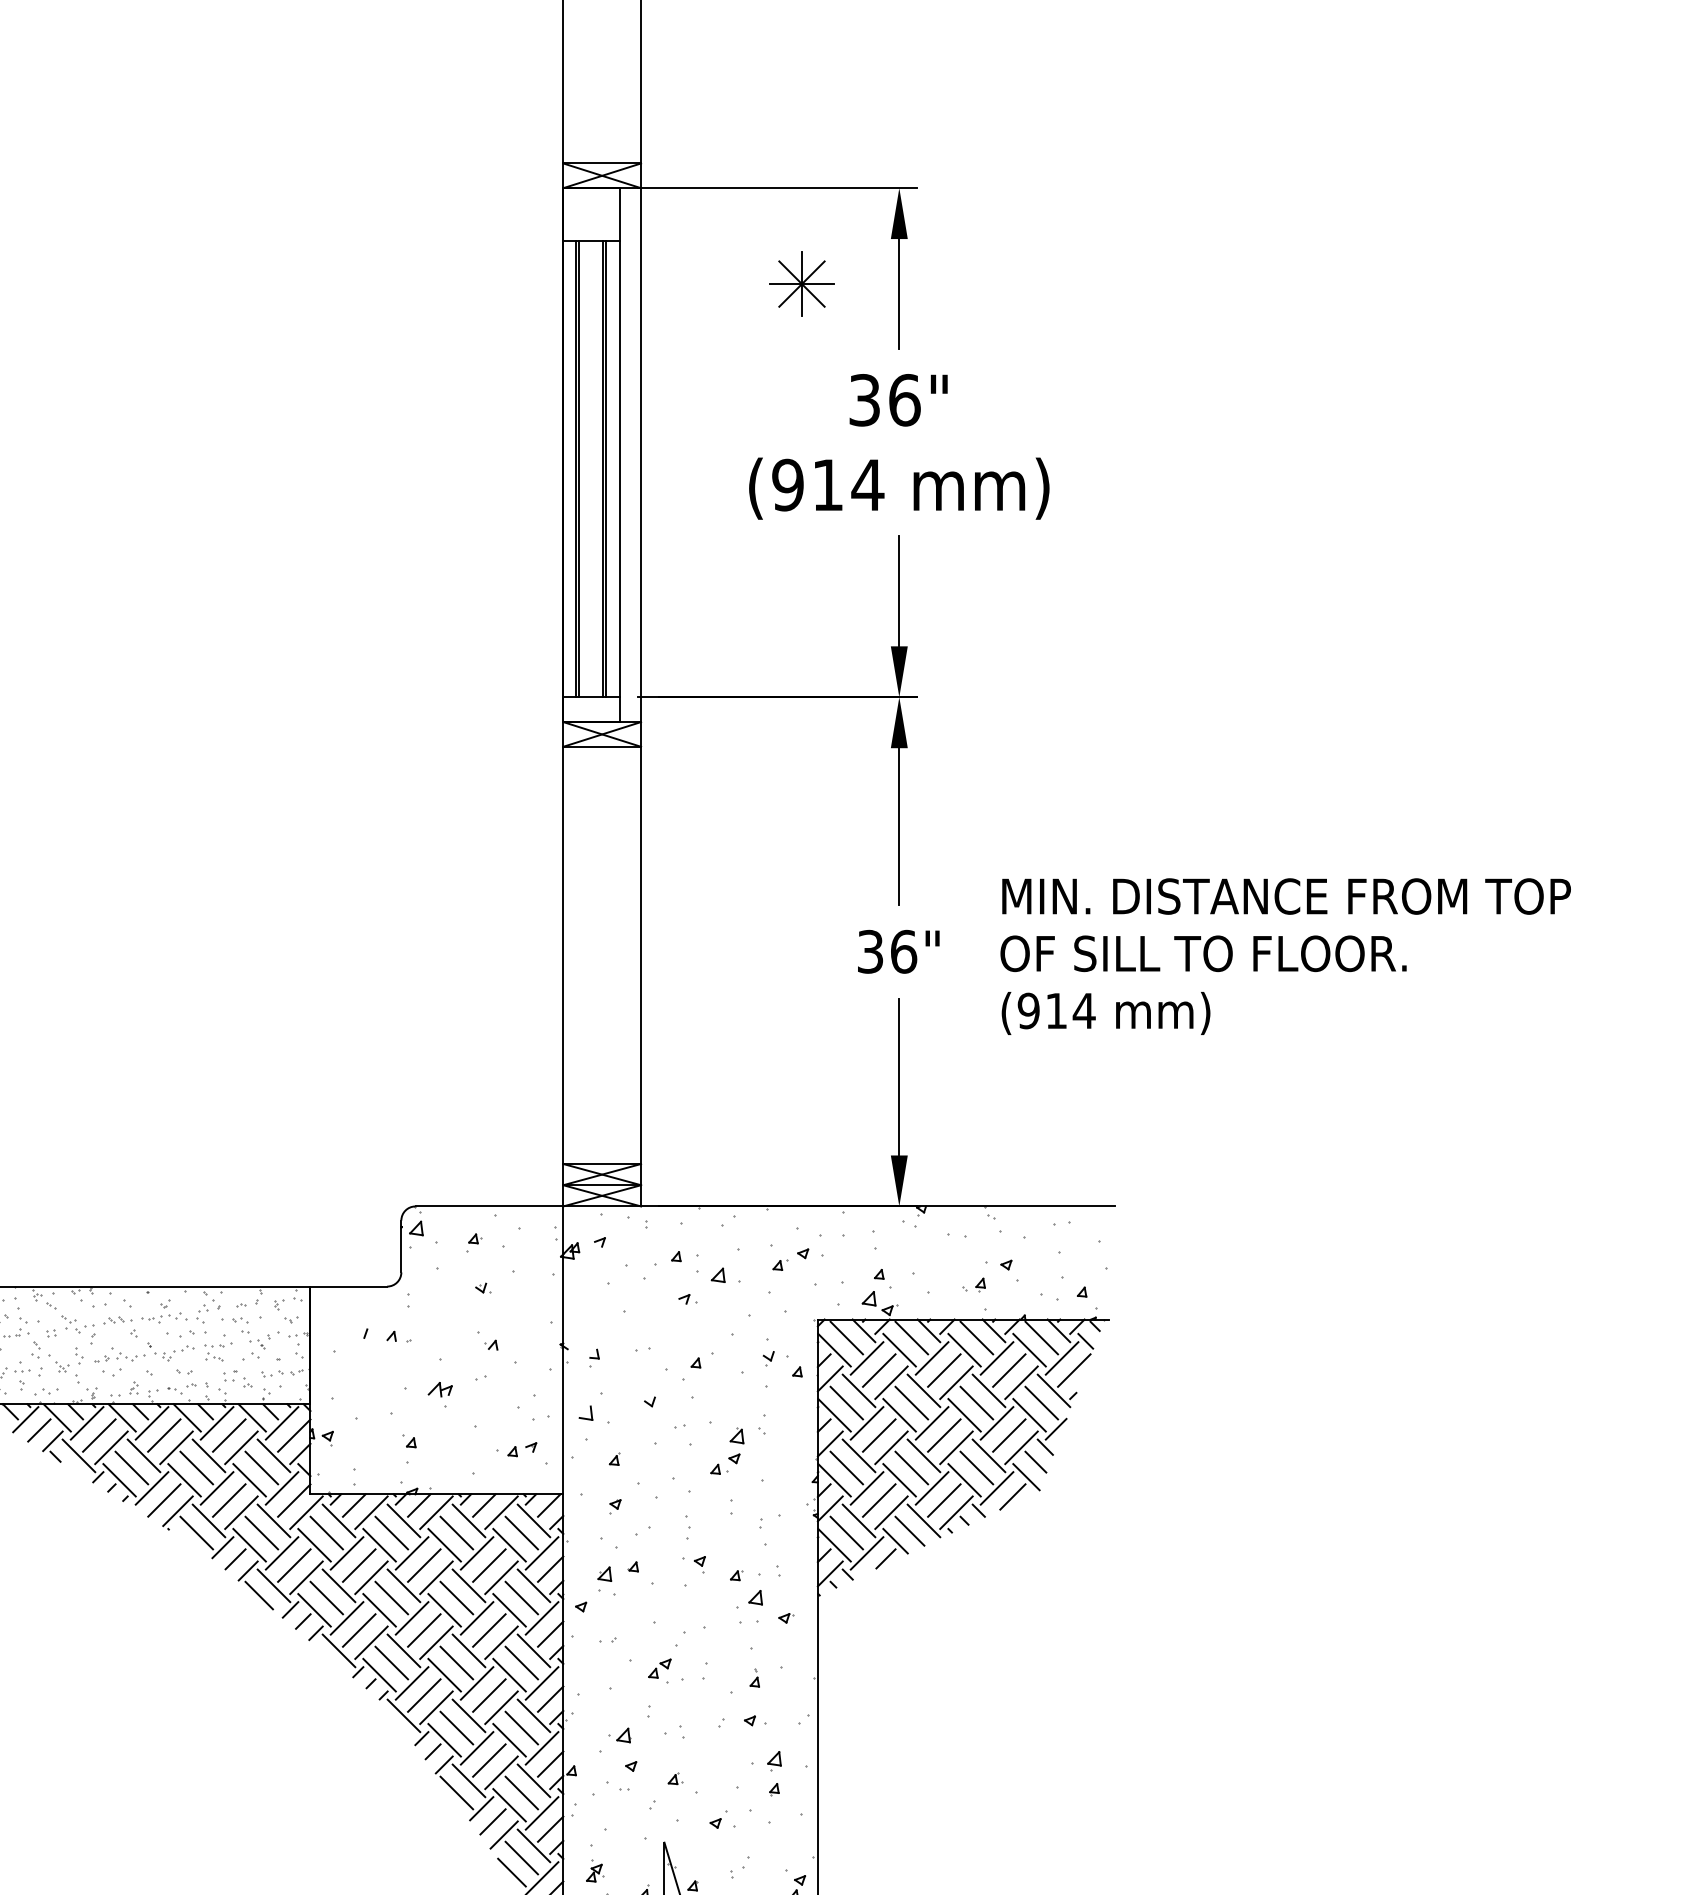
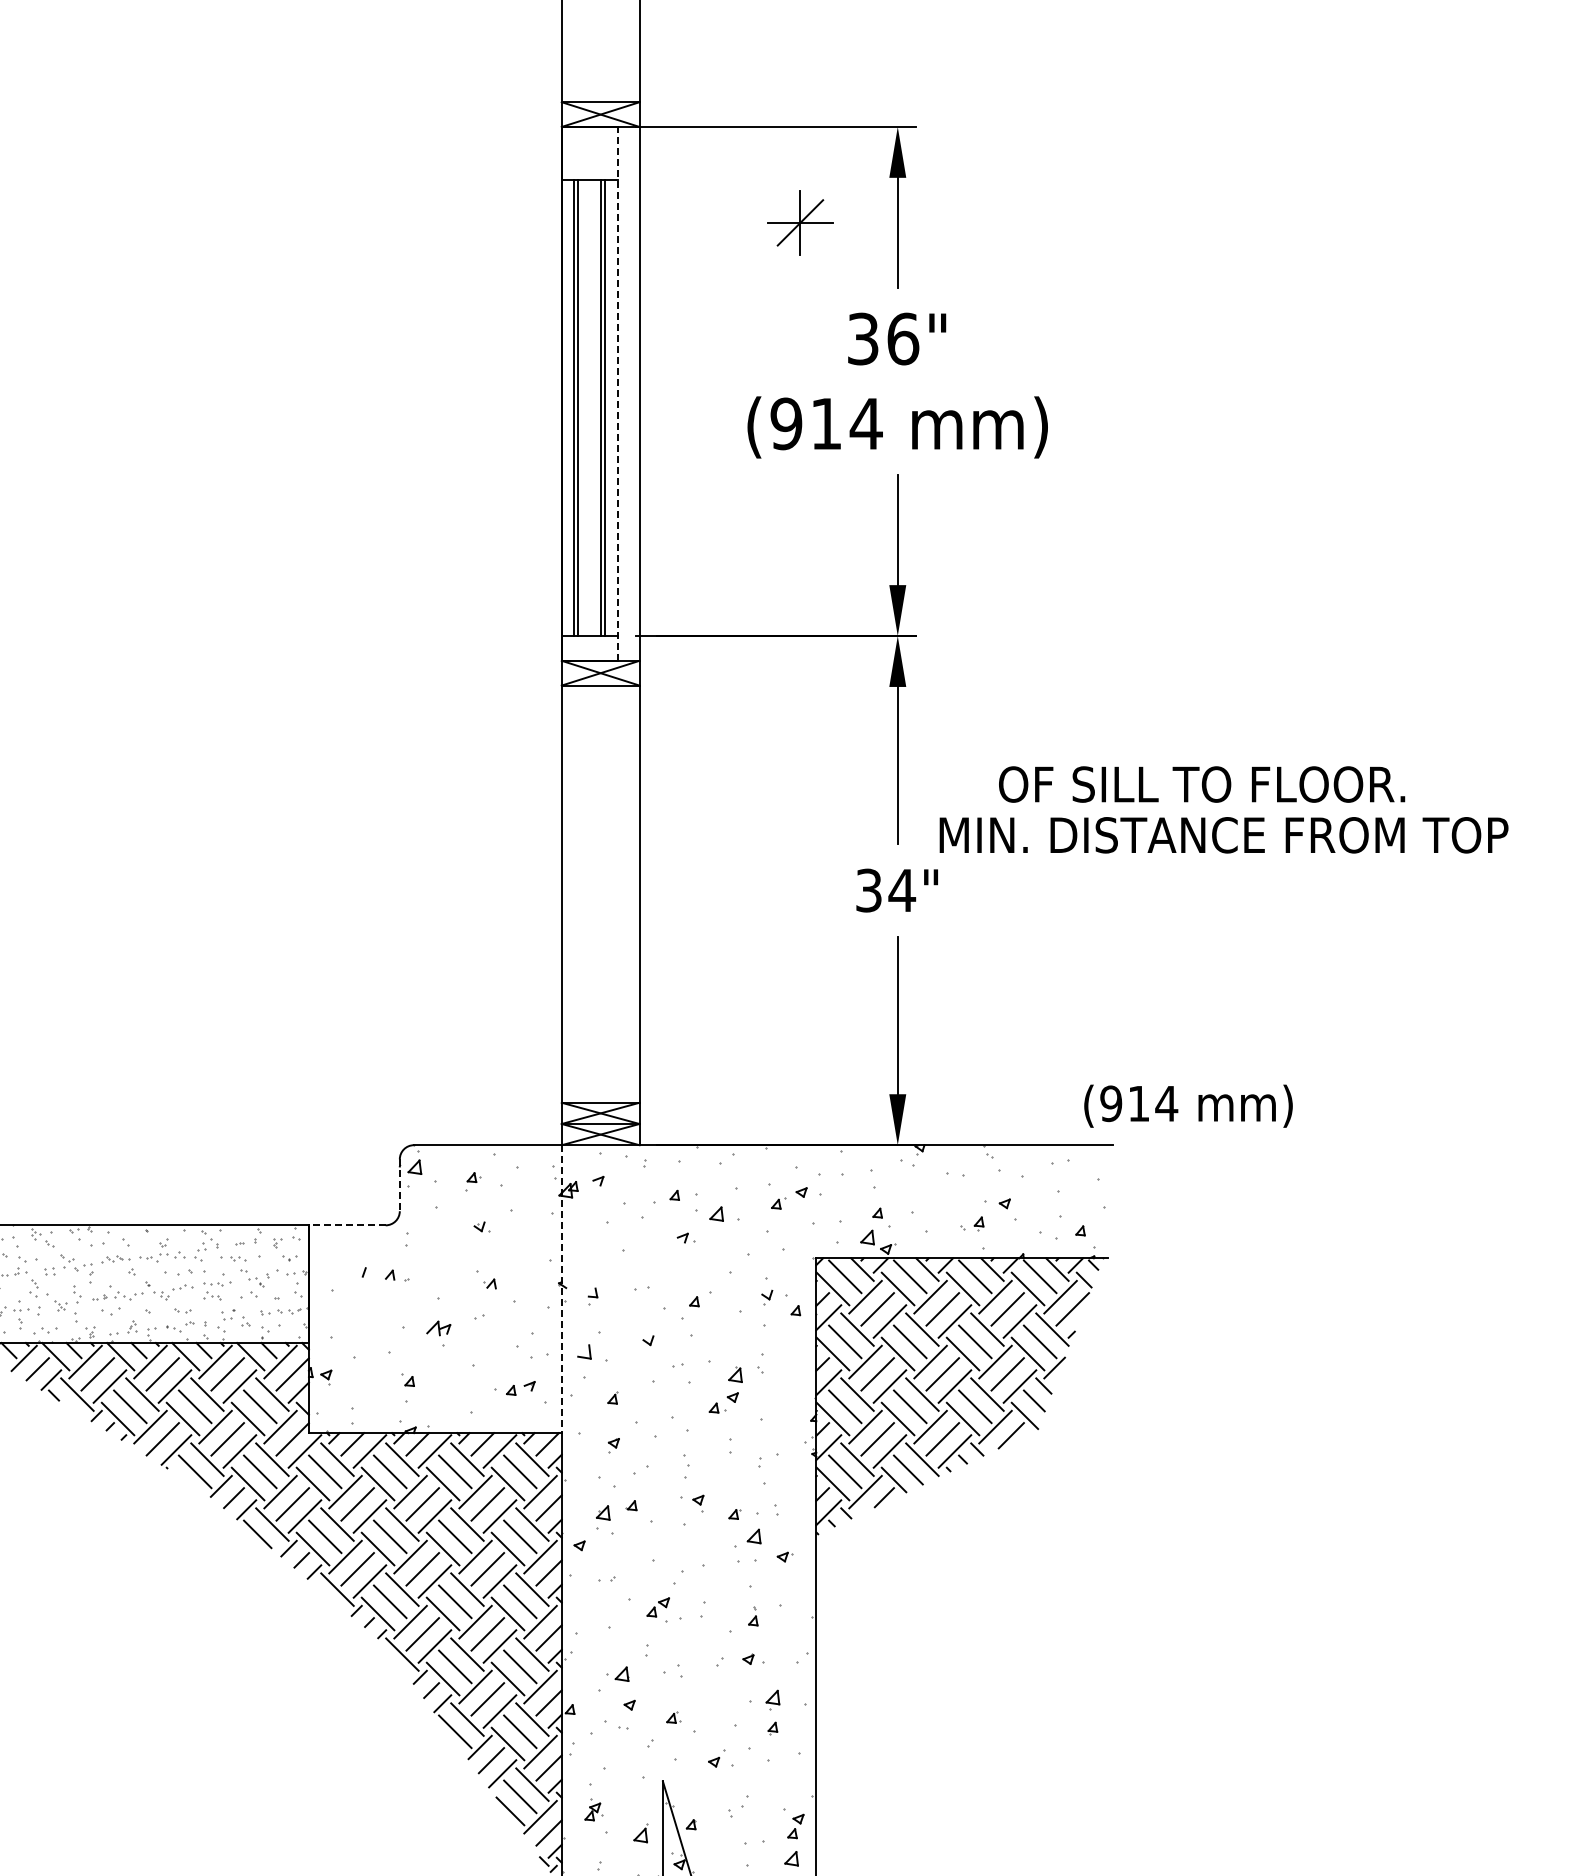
line: (801, 283) -> (799, 222), removed
line: (619, 455) -> (617, 394), solid -> dashed
text: (1286, 896) -> (1223, 835), moved
text: (903, 951) -> (901, 890), 36" -> 34"
text: (1203, 953) -> (1201, 784), moved
text: (1105, 1013) -> (1187, 1106), moved
line: (401, 1246) -> (399, 1185), solid -> dashed
line: (348, 1286) -> (346, 1225), solid -> dashed
line: (563, 1350) -> (561, 1289), solid -> dashed

